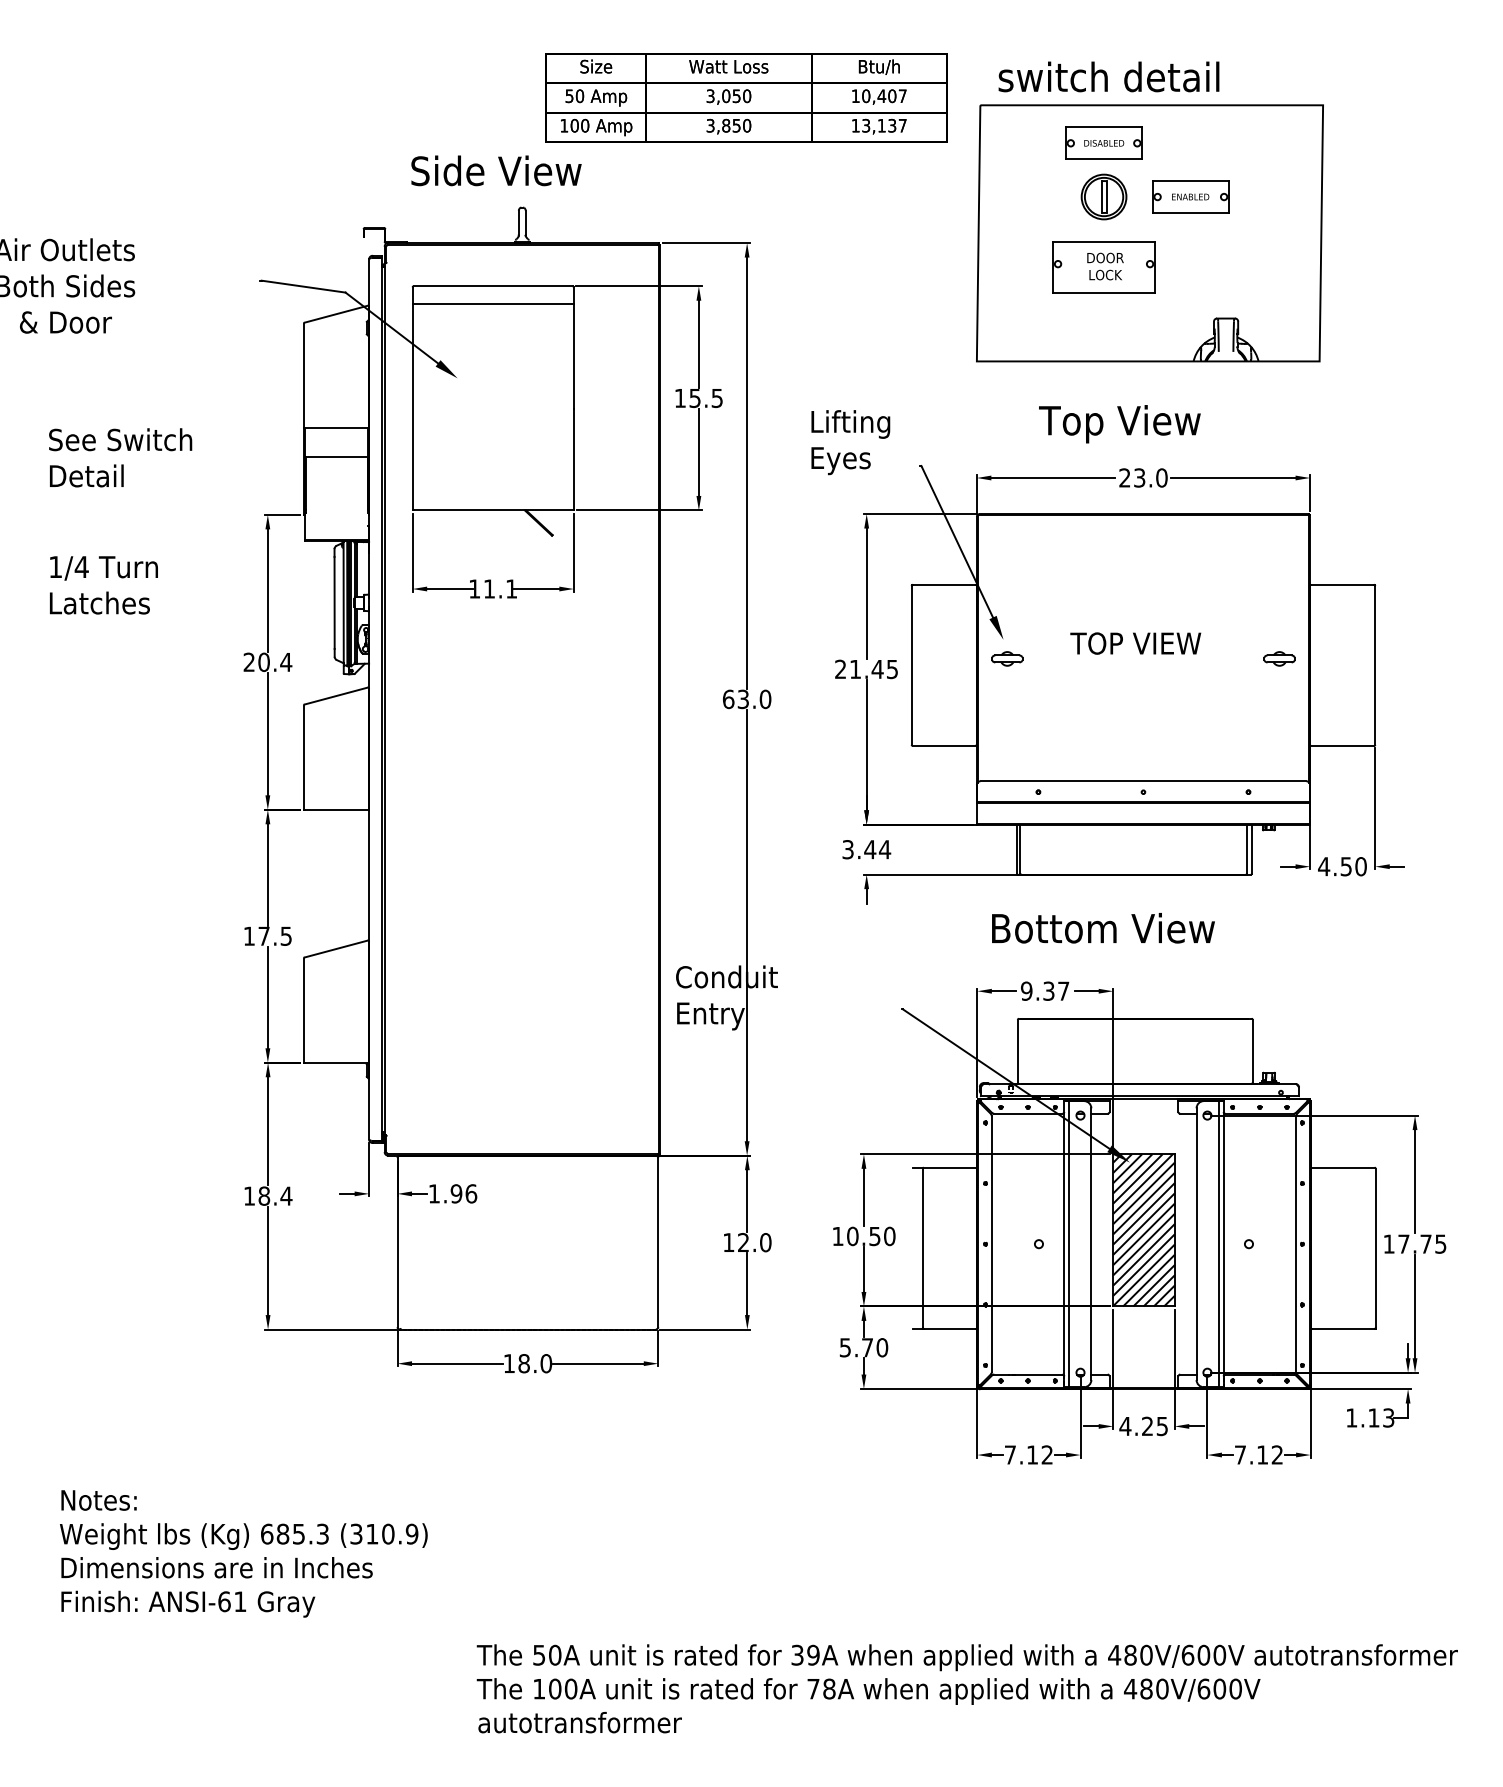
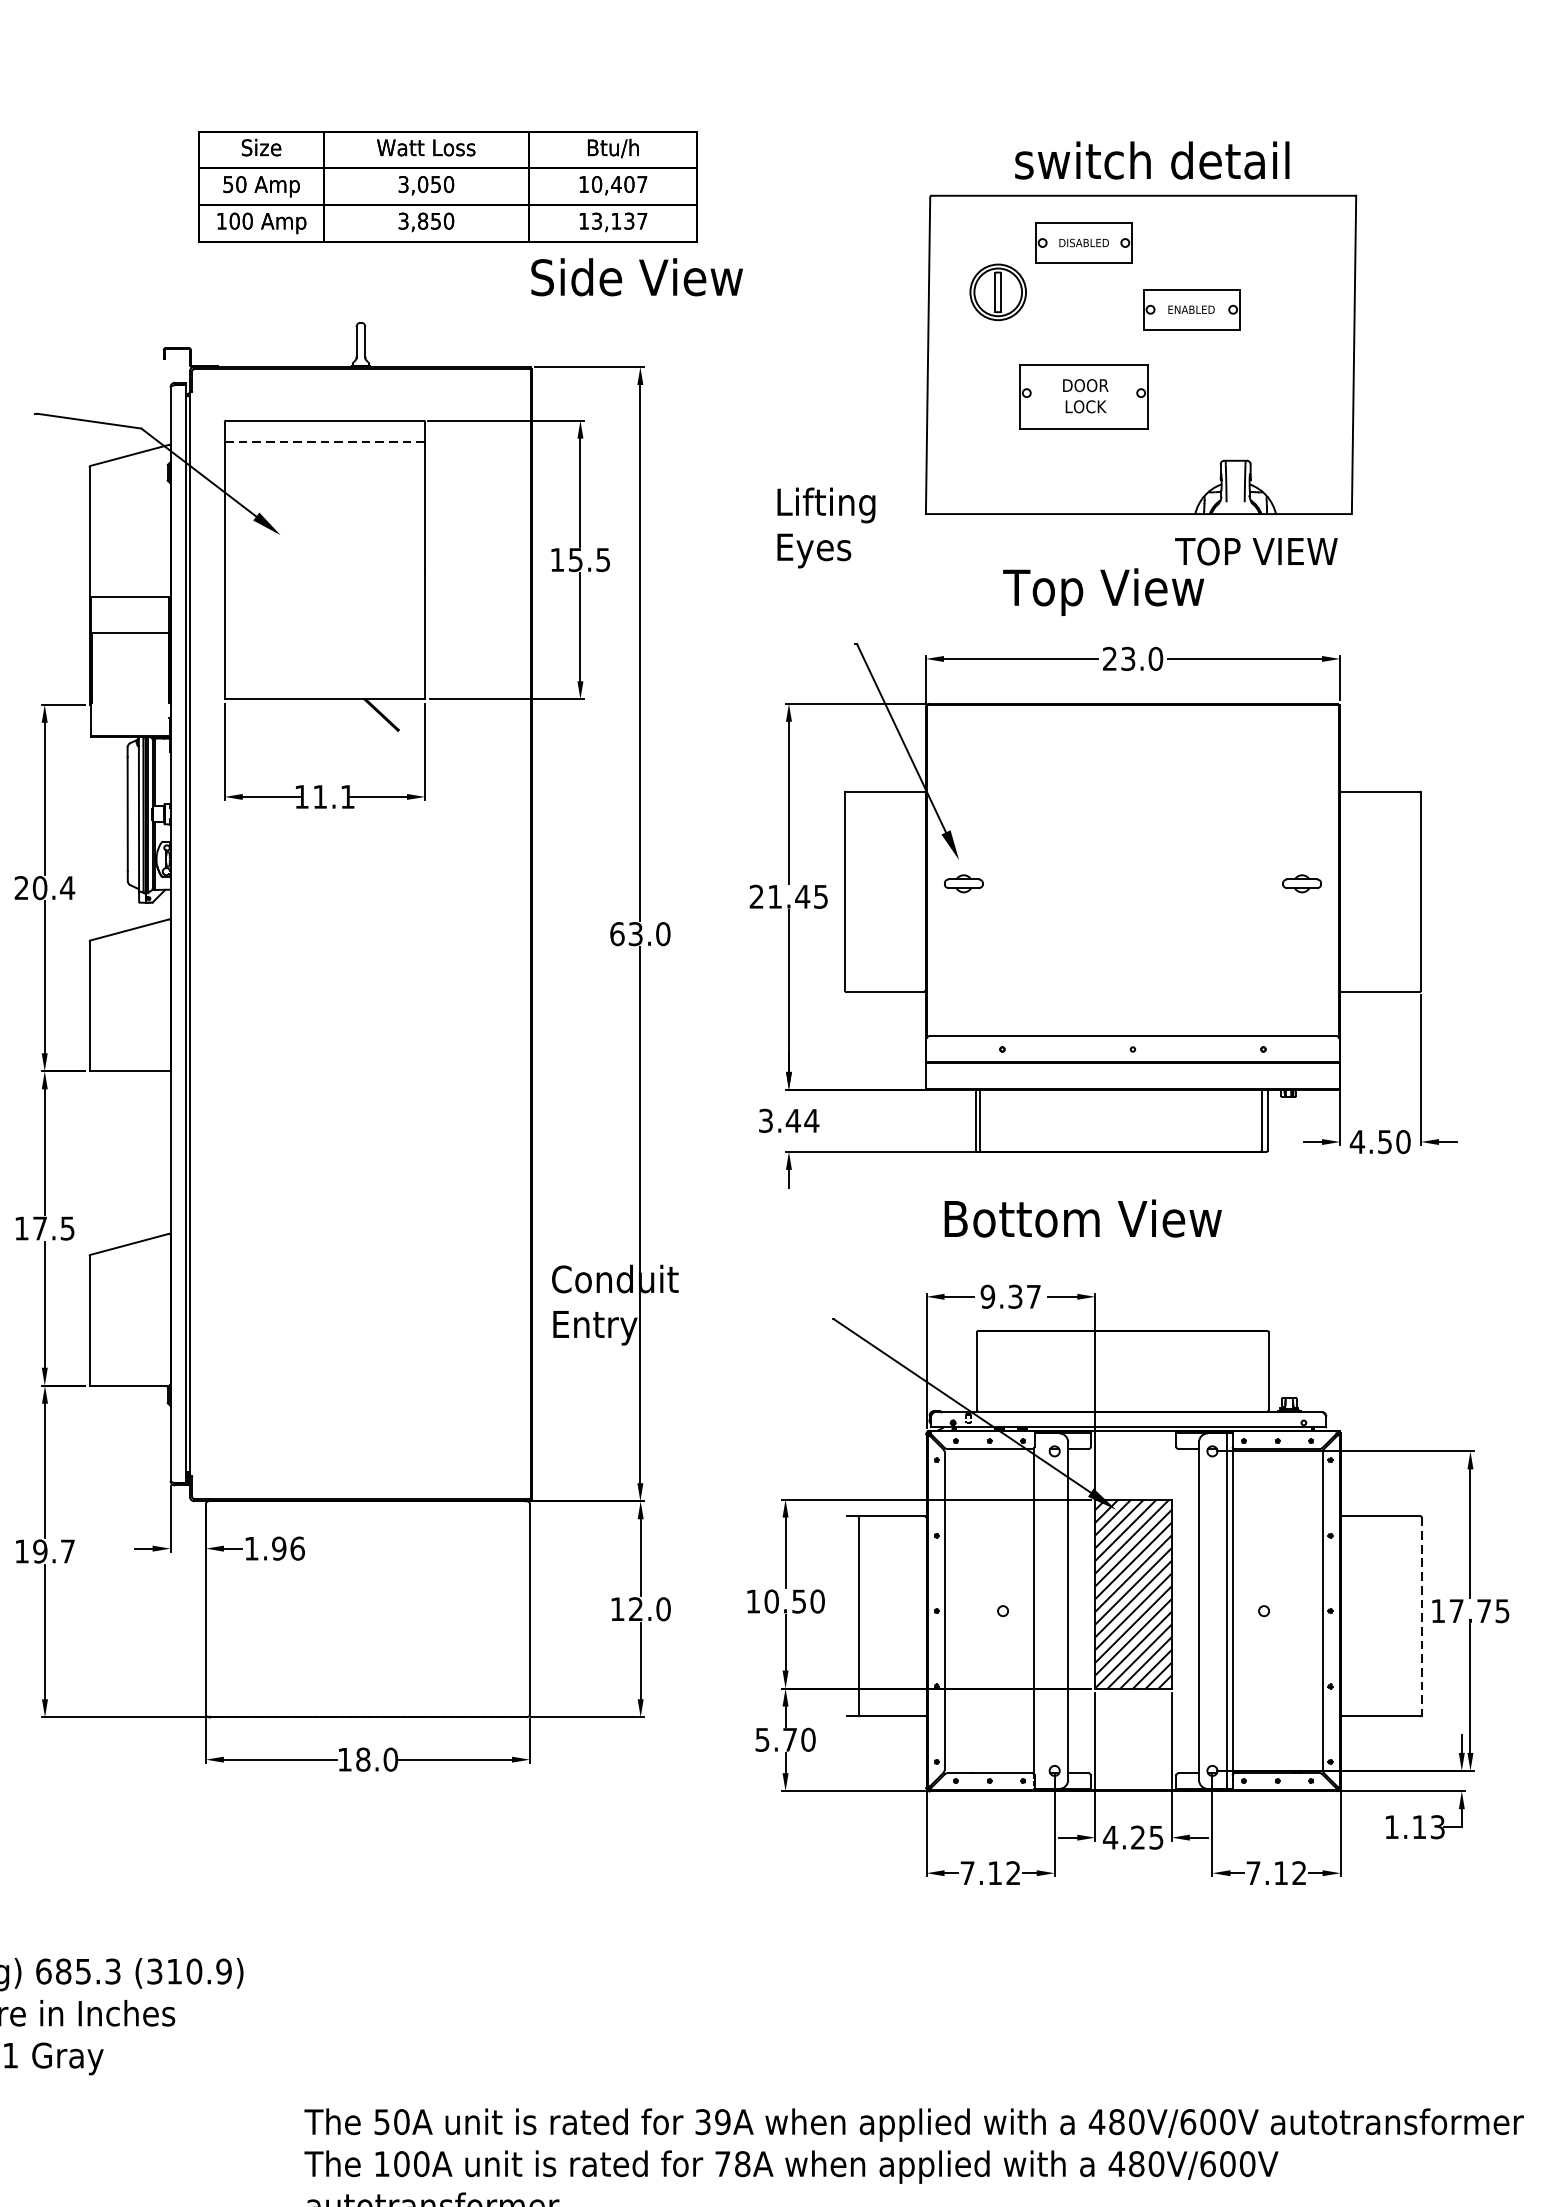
text: (1108, 76) -> (1151, 159), moved
part: (746, 97) -> (448, 186), moved
text: (496, 170) -> (637, 276), moved
part: (1103, 196) -> (997, 291), moved
line: (493, 303) -> (325, 442), solid -> dashed
text: (850, 442) -> (826, 527), moved
text: (1135, 643) -> (1256, 551), moved
text: (275, 1195) -> (54, 1550), 18.4 -> 19.7
line: (1069, 1244) -> (1041, 1611), removed
line: (1375, 1248) -> (1421, 1616), solid -> dashed

